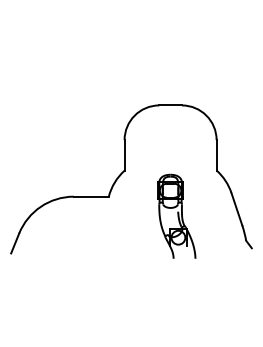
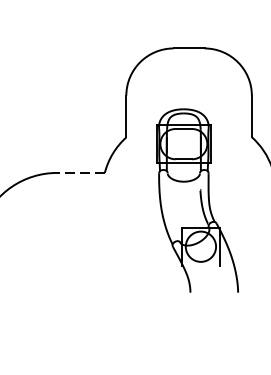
line: (91, 196) -> (81, 172), solid -> dashed
part: (176, 215) -> (197, 198), size x1.6

